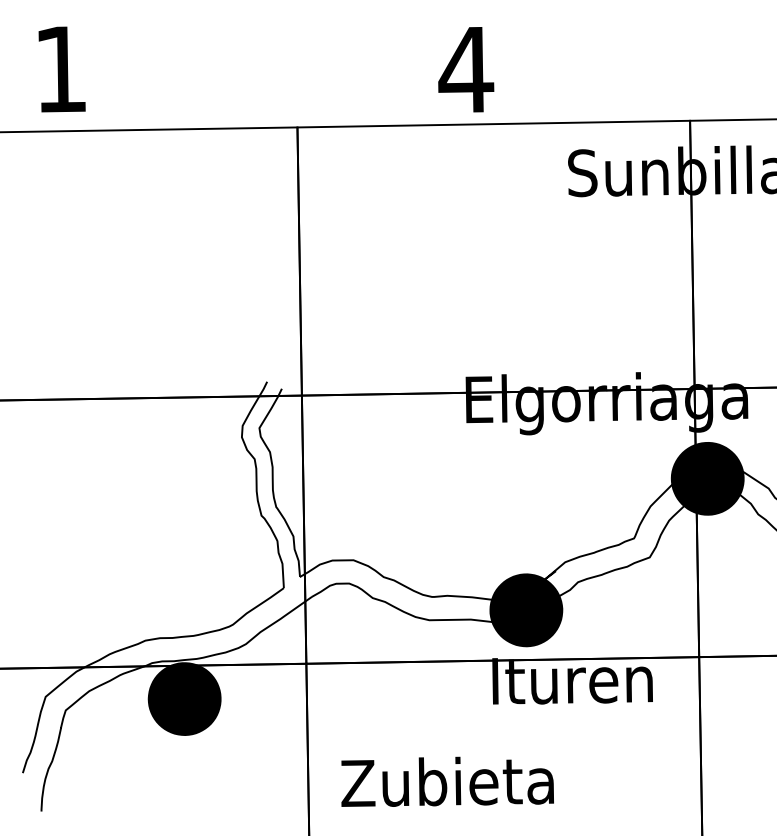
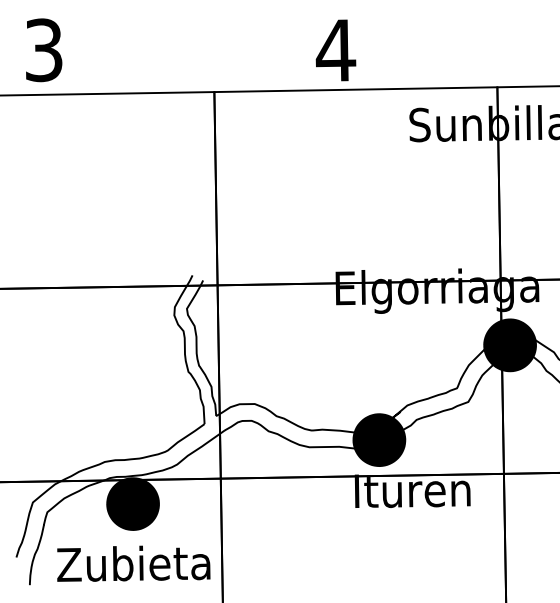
text: (61, 69) -> (44, 50), 1 -> 3
text: (447, 781) -> (133, 563), moved

